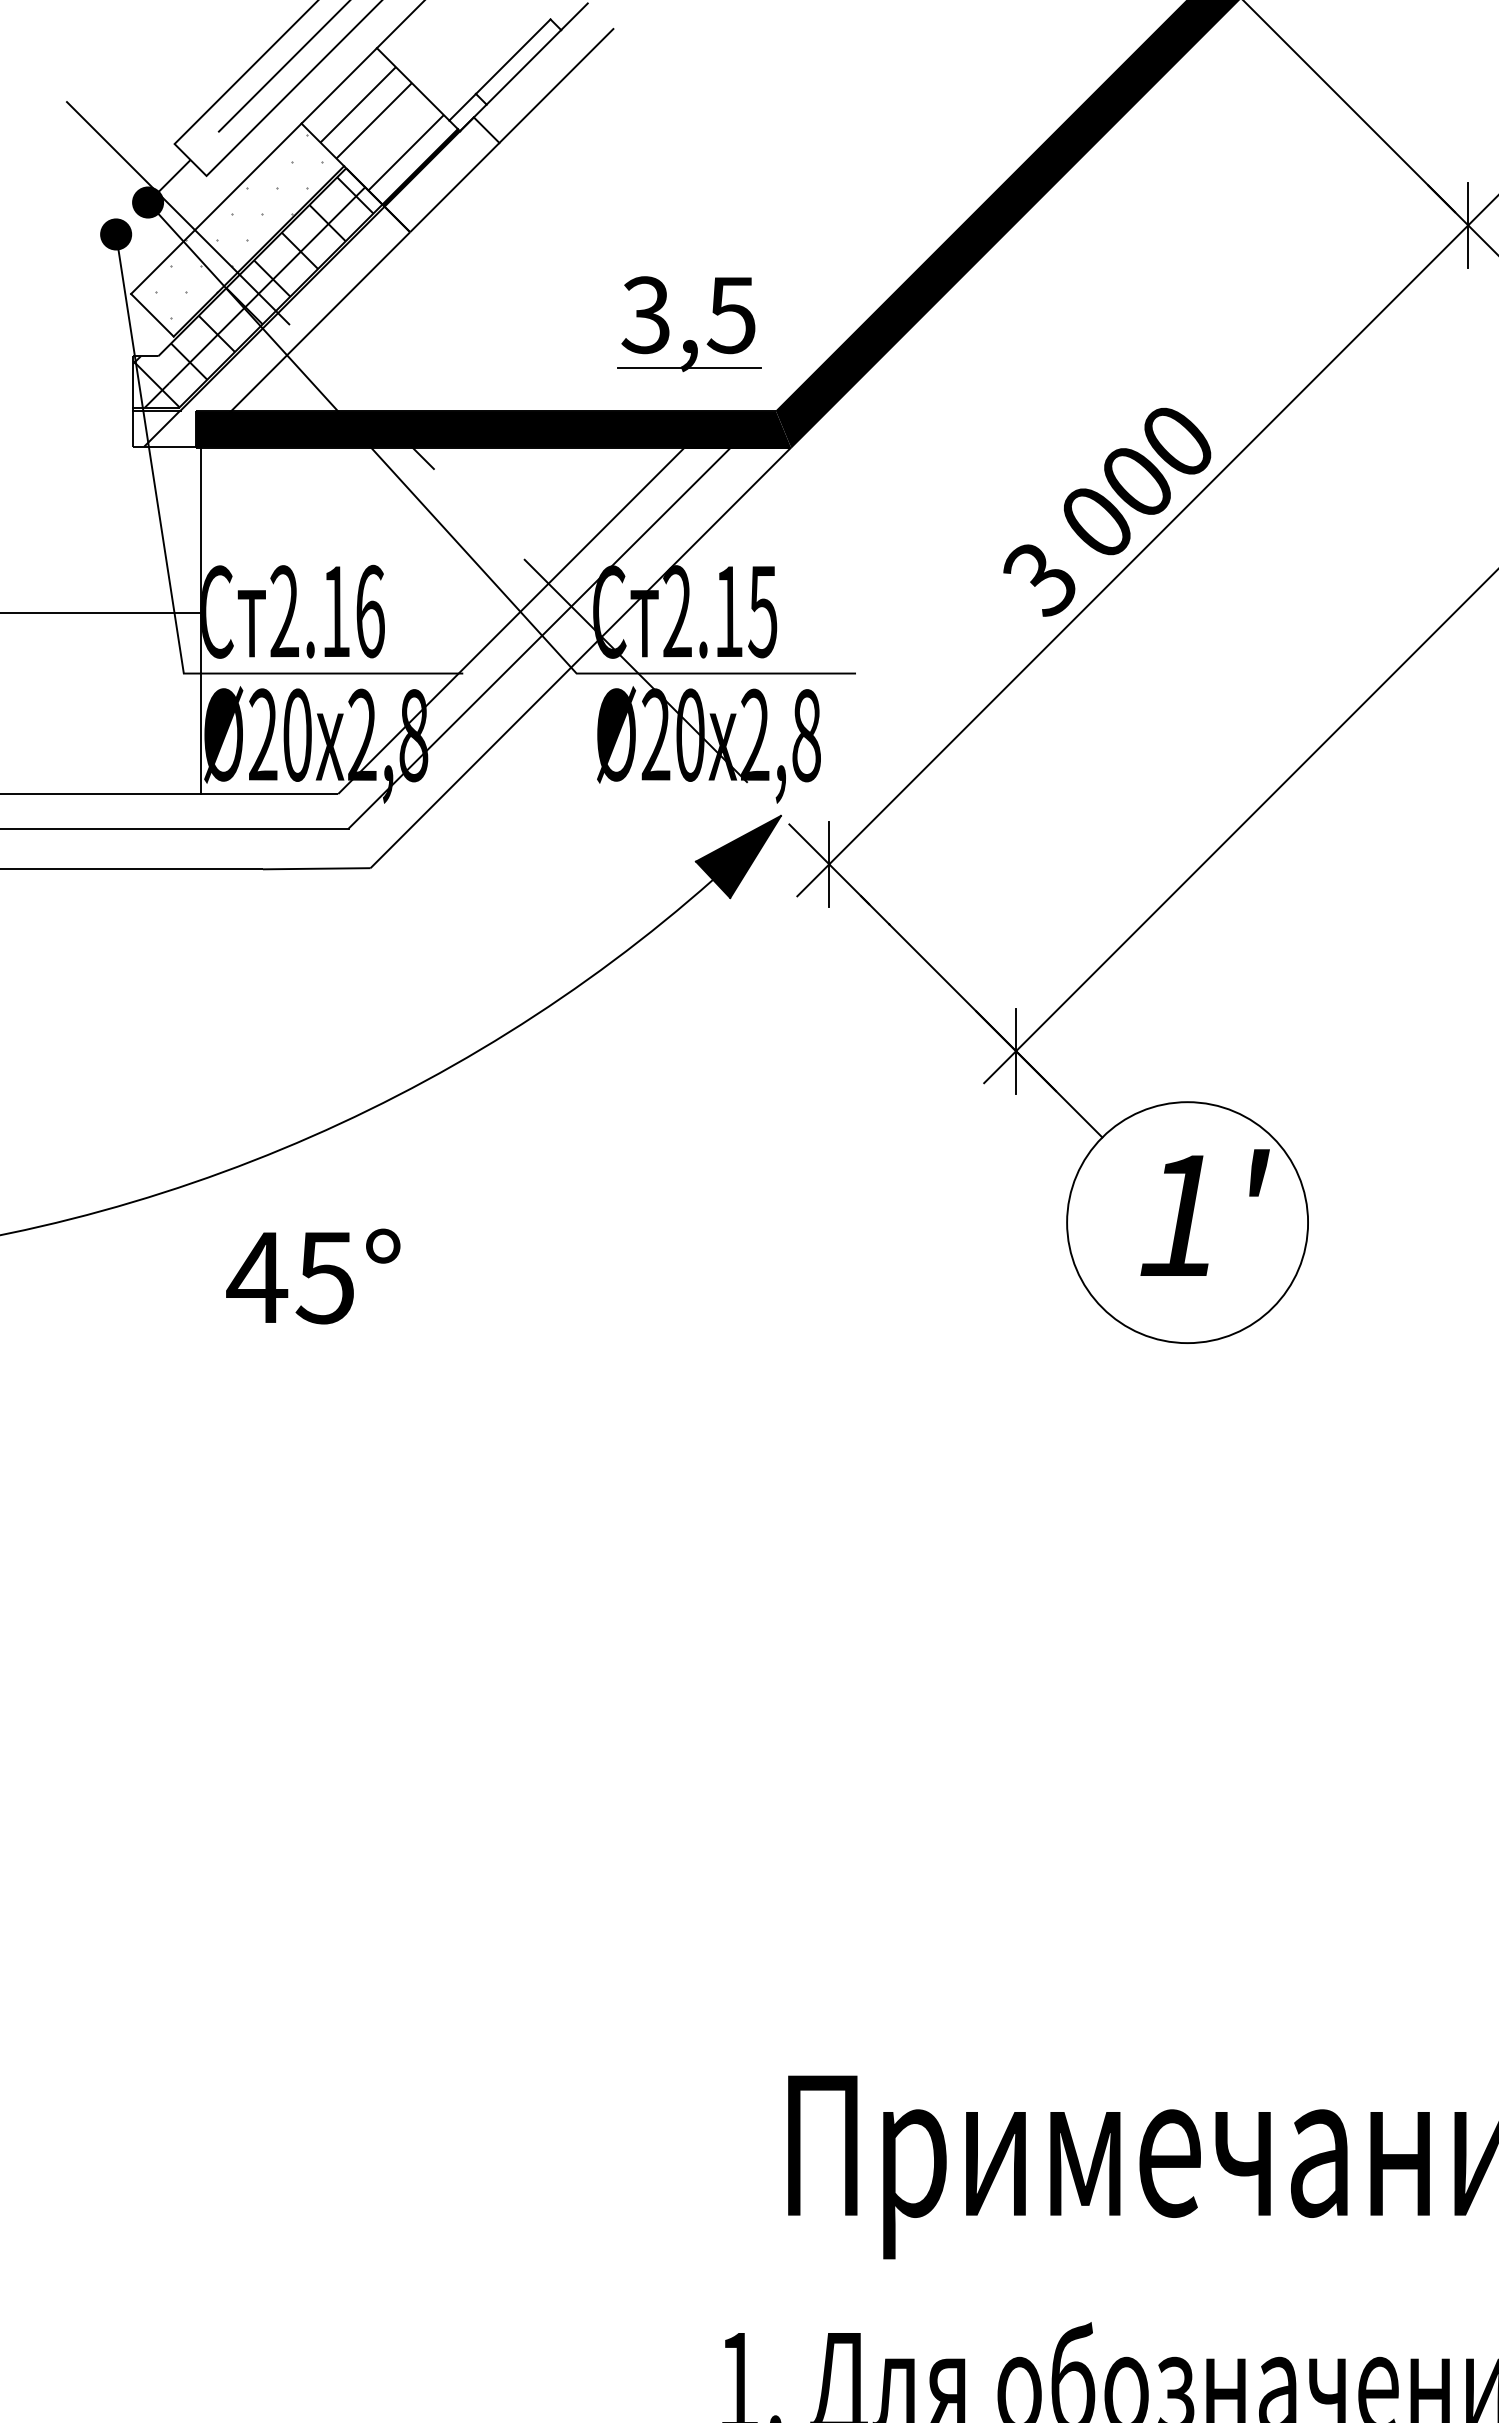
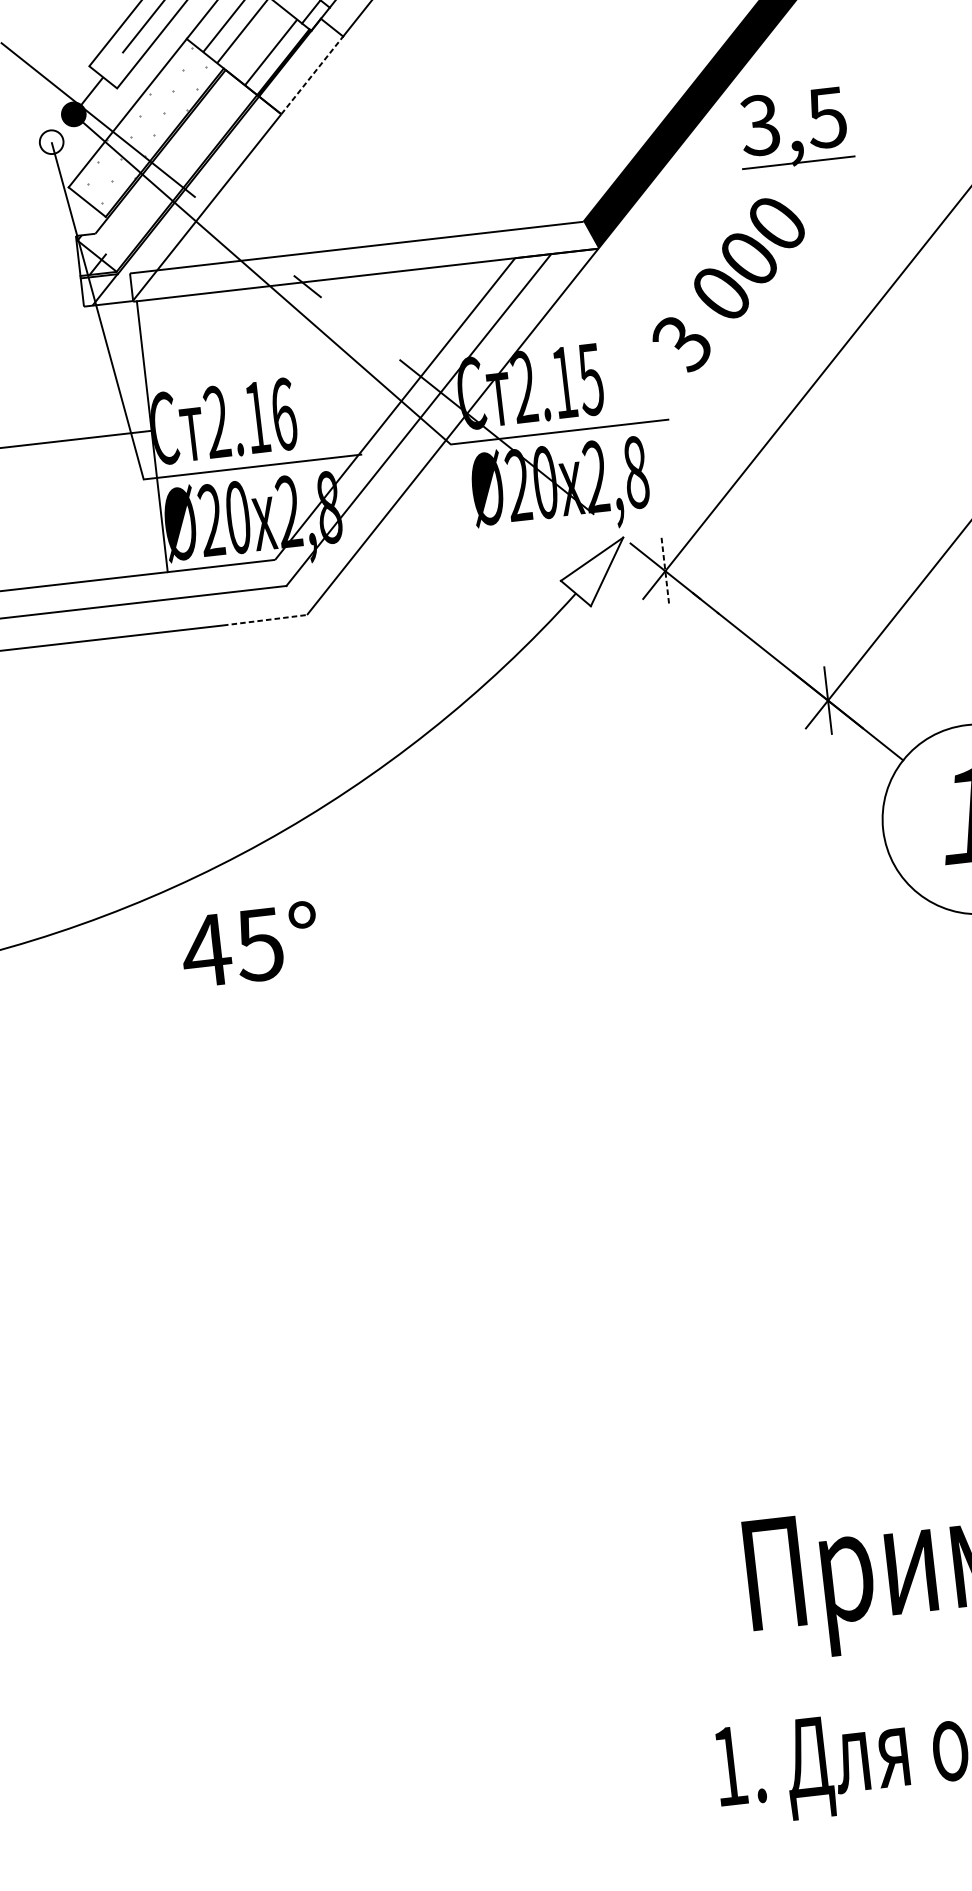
line: (455, 187) -> (312, 75), solid -> dashed
fill: (116, 234) -> (51, 142), removed
hatch: (271, 292) -> (178, 173), removed
part: (689, 340) -> (796, 141), moved
fill: (493, 429) -> (364, 261), removed
text: (1107, 511) -> (728, 284), moved
fill: (738, 856) -> (593, 573), removed
line: (829, 864) -> (665, 571), solid -> dashed
line: (316, 868) -> (264, 620), solid -> dashed
text: (313, 1276) -> (250, 944), moved

